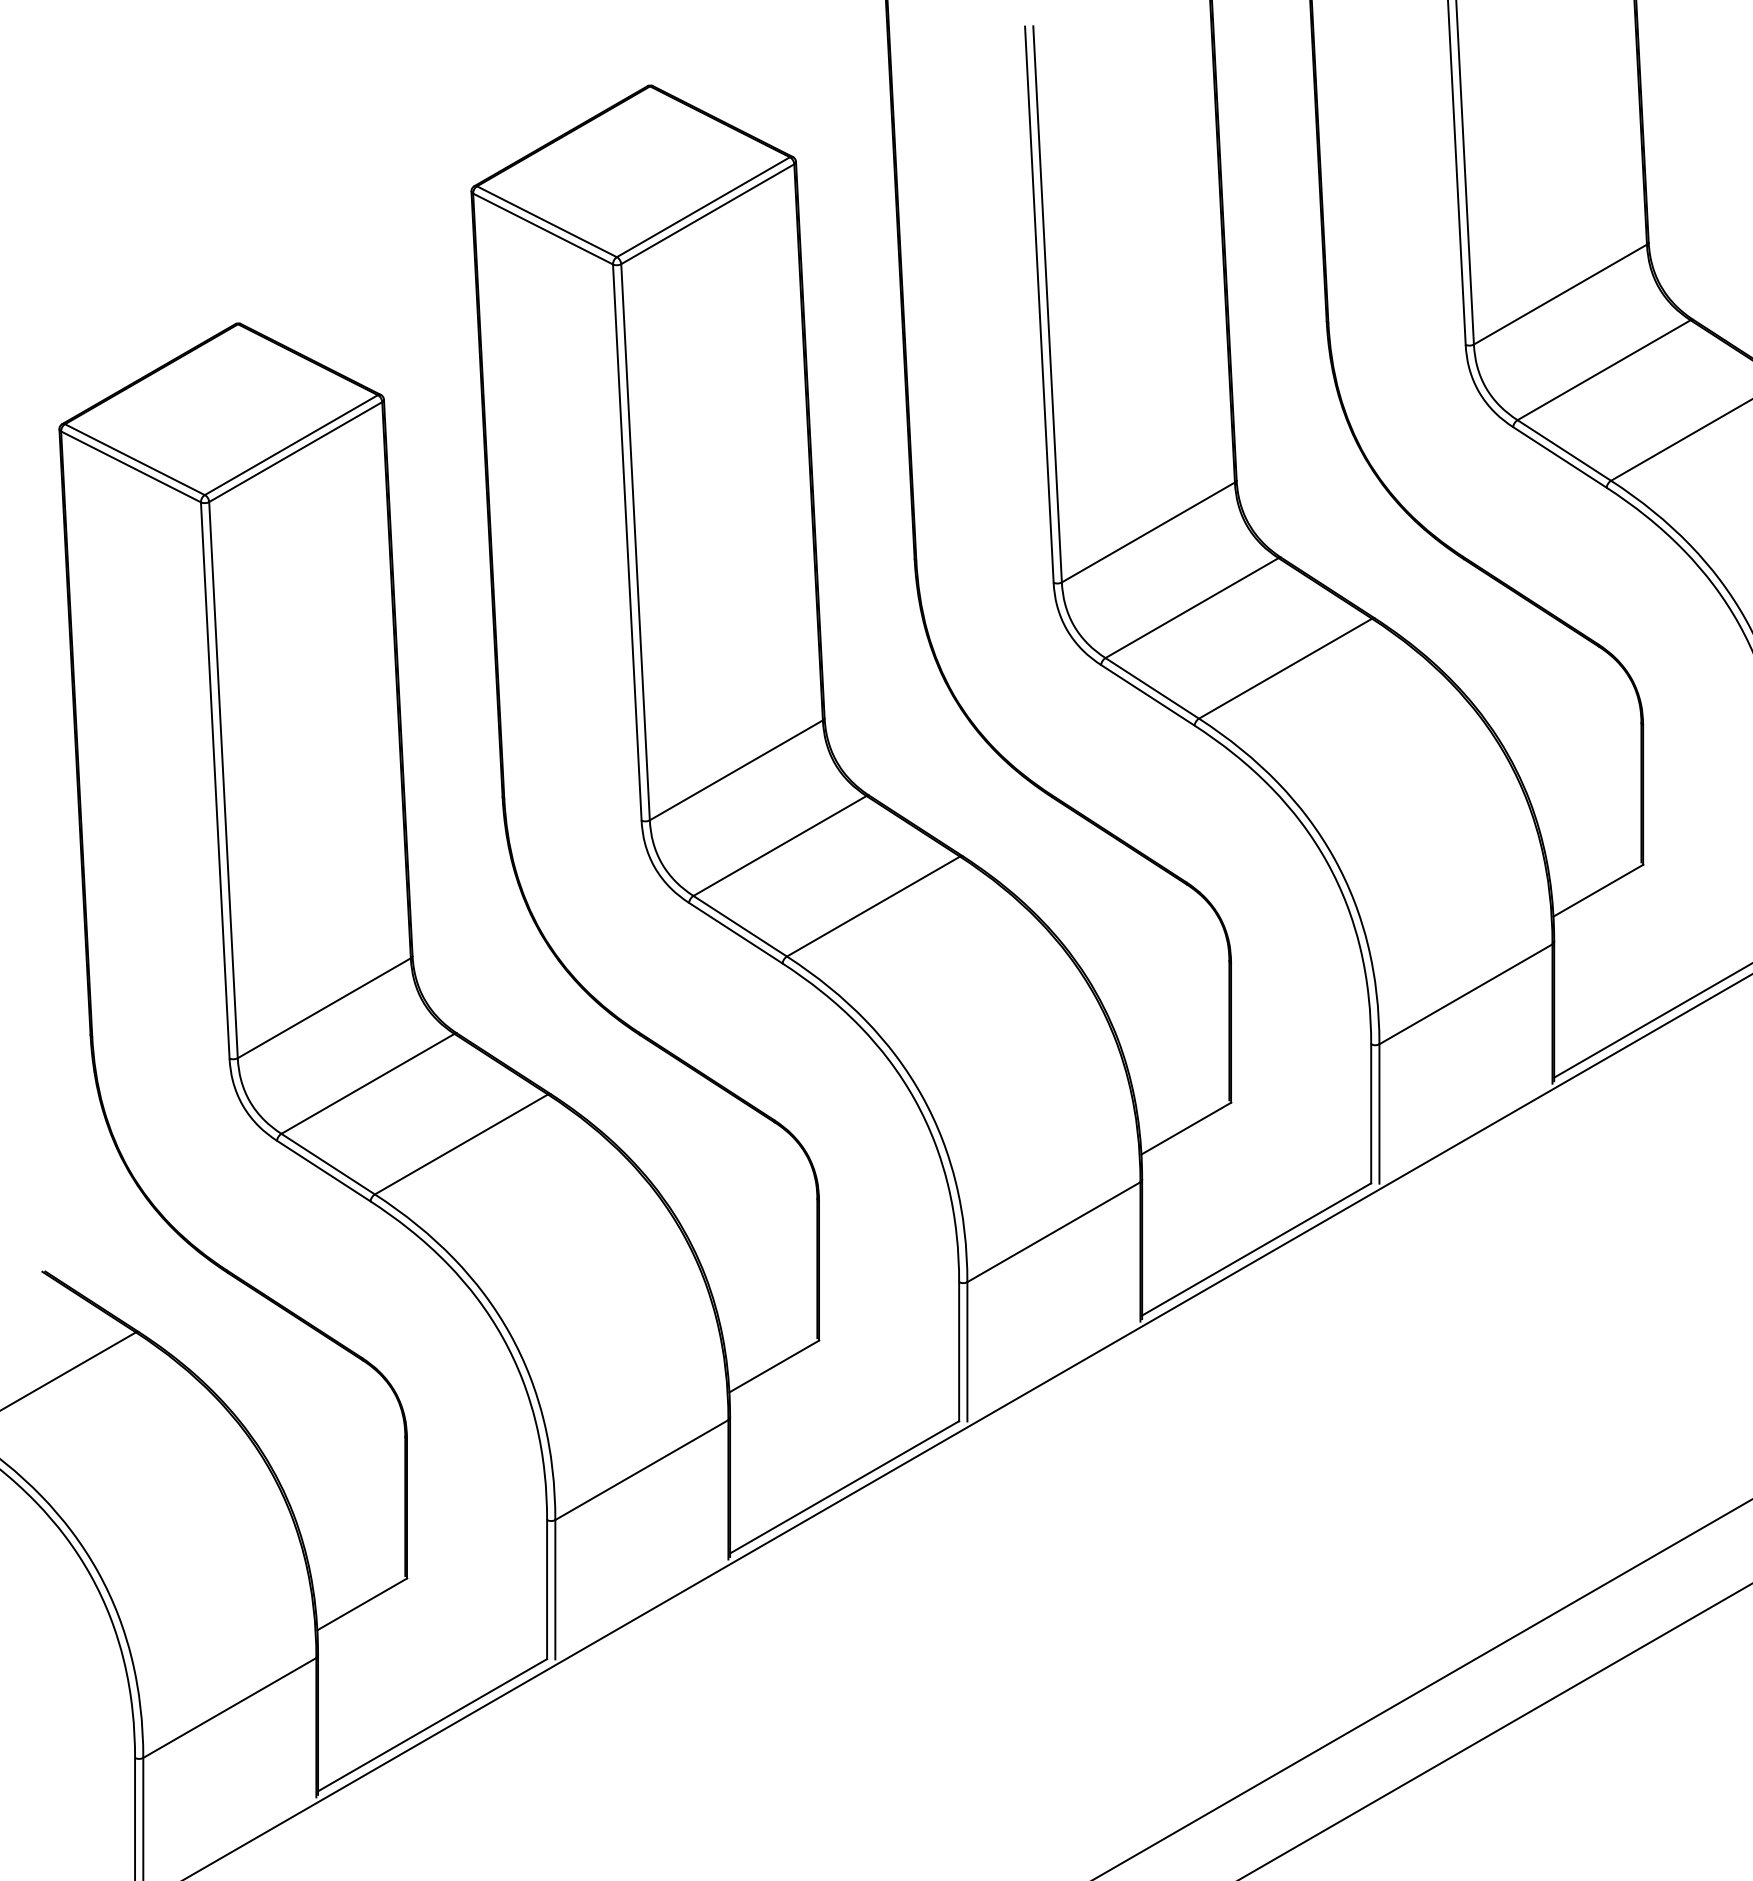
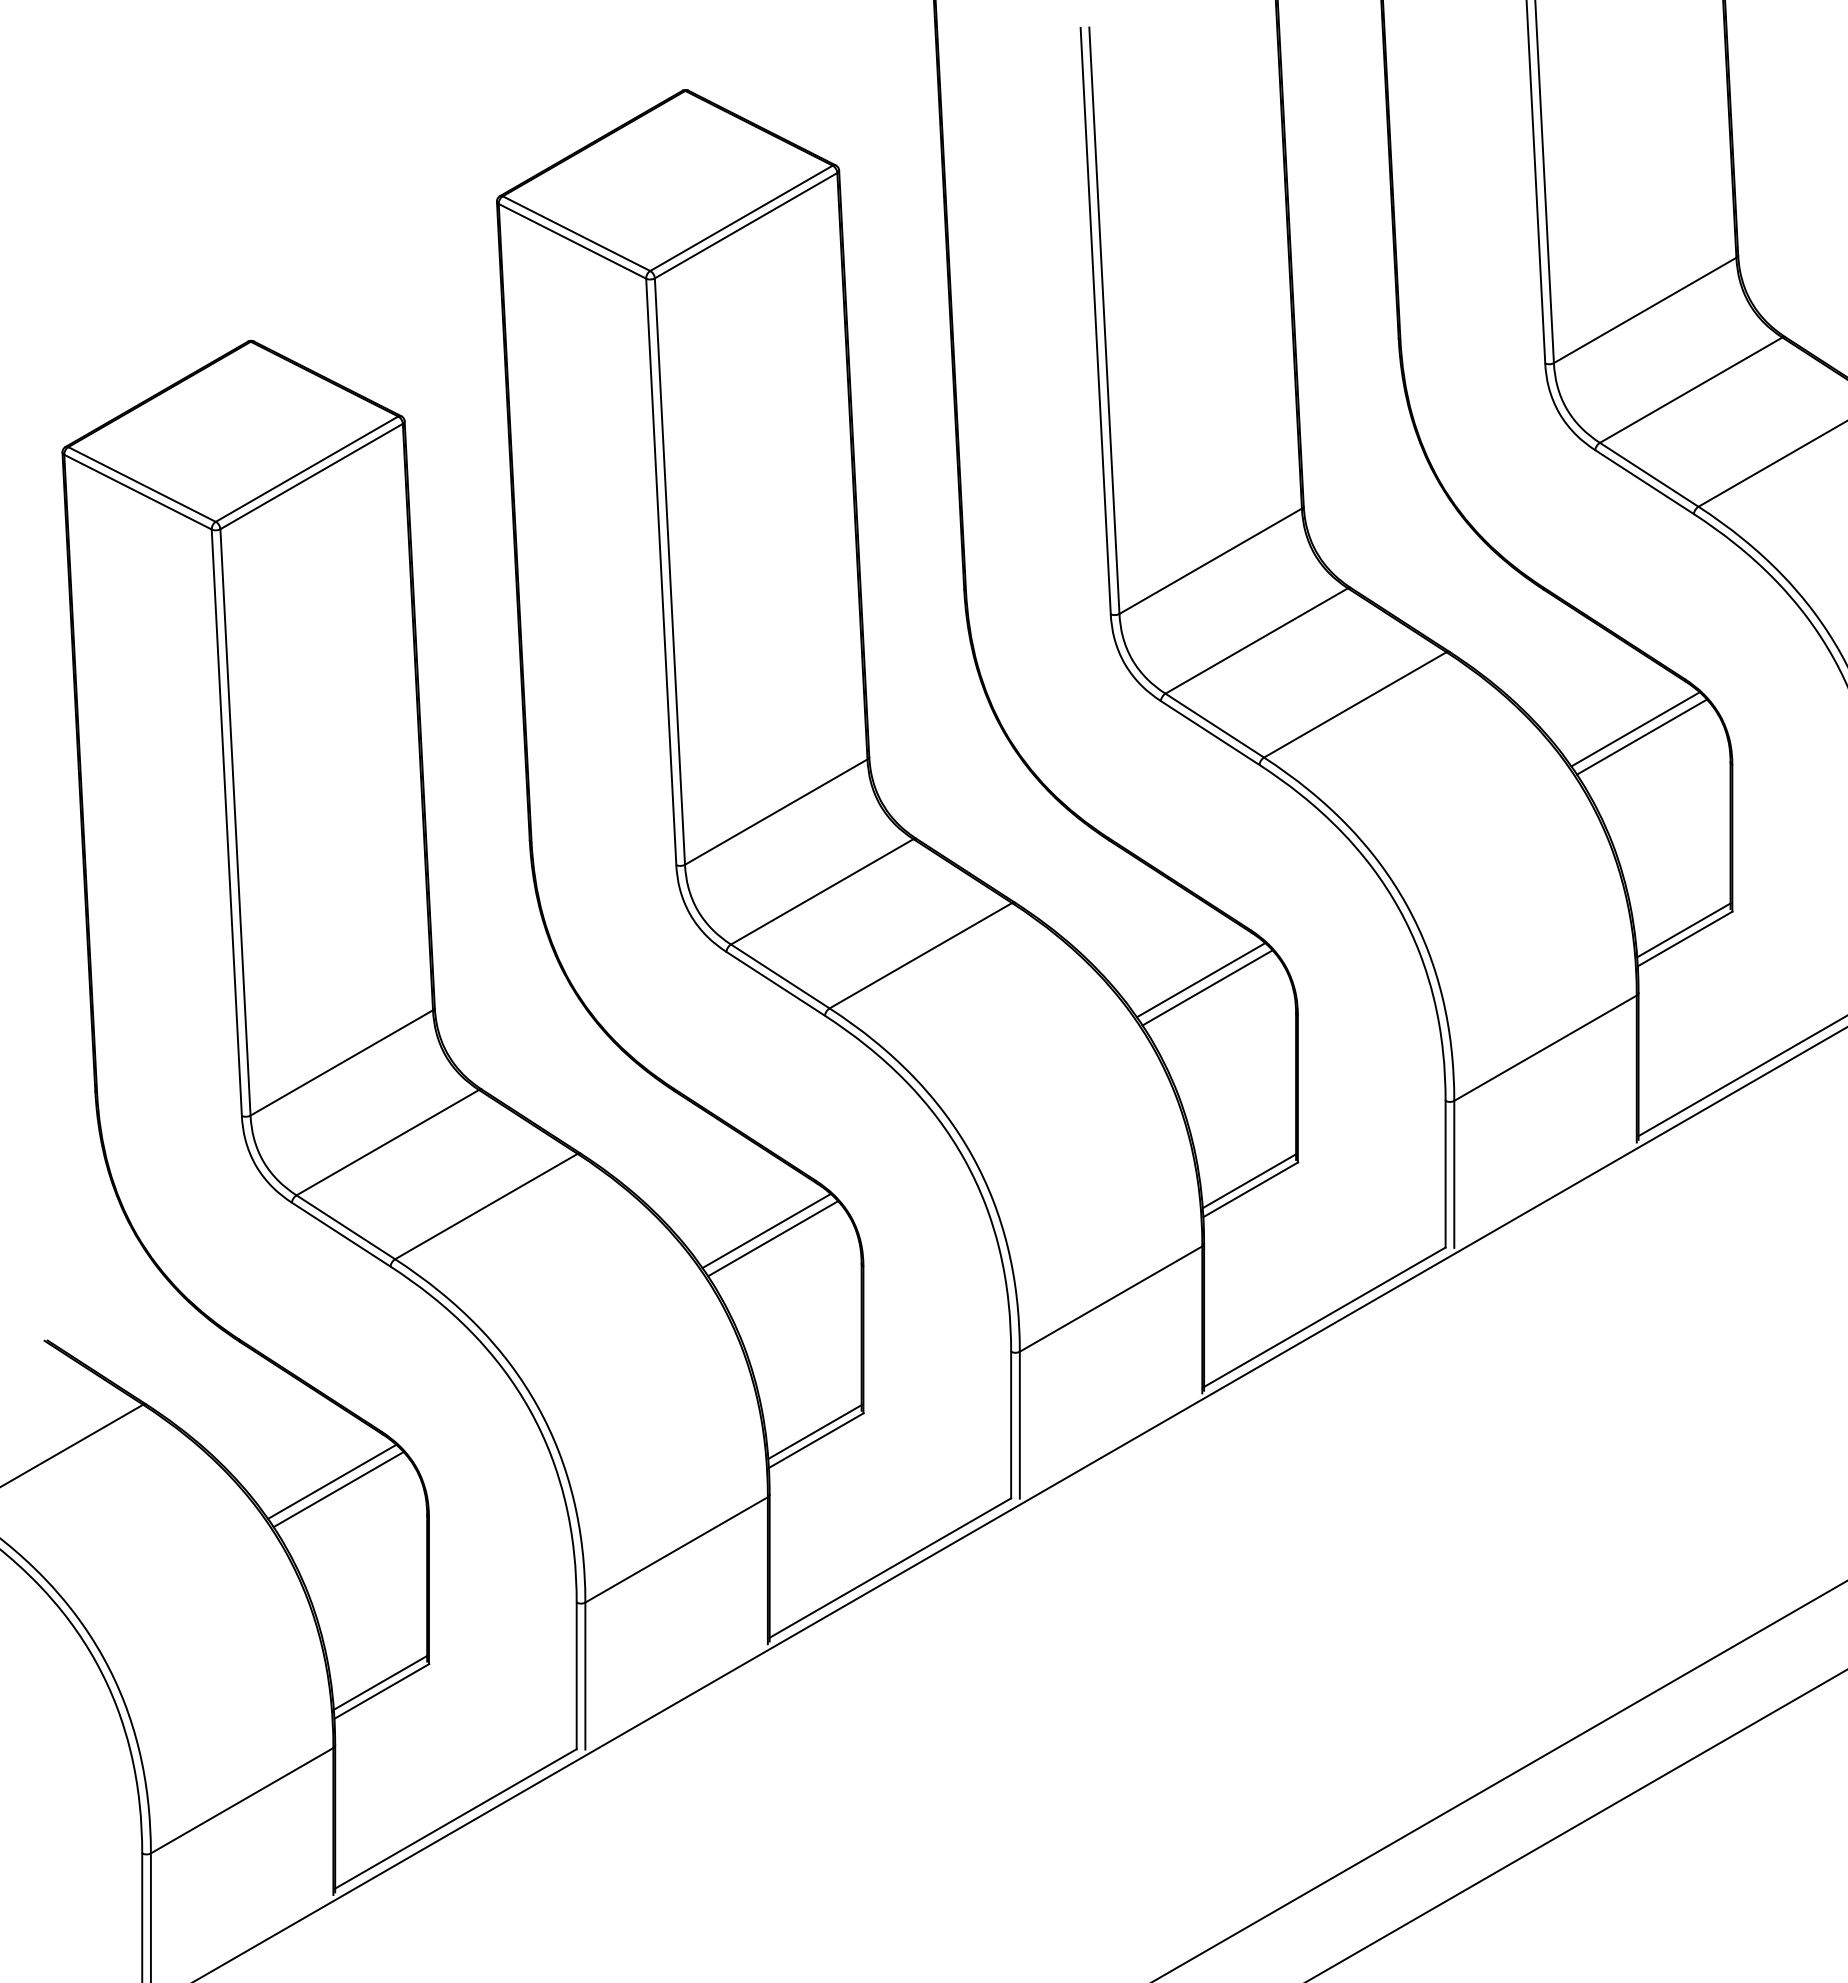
line: (1551, 691) -> (1635, 728), added
line: (1557, 698) -> (1642, 736), added
line: (1596, 882) -> (1683, 930), added
line: (1139, 929) -> (1201, 979), added
line: (1145, 936) -> (1207, 987), added
line: (1184, 1119) -> (1248, 1180), added
line: (727, 1167) -> (766, 1230), added
line: (733, 1174) -> (773, 1238), added
line: (772, 1357) -> (814, 1431), added
line: (315, 1405) -> (332, 1481), added
line: (321, 1412) -> (338, 1489), added
line: (360, 1595) -> (379, 1682), added

